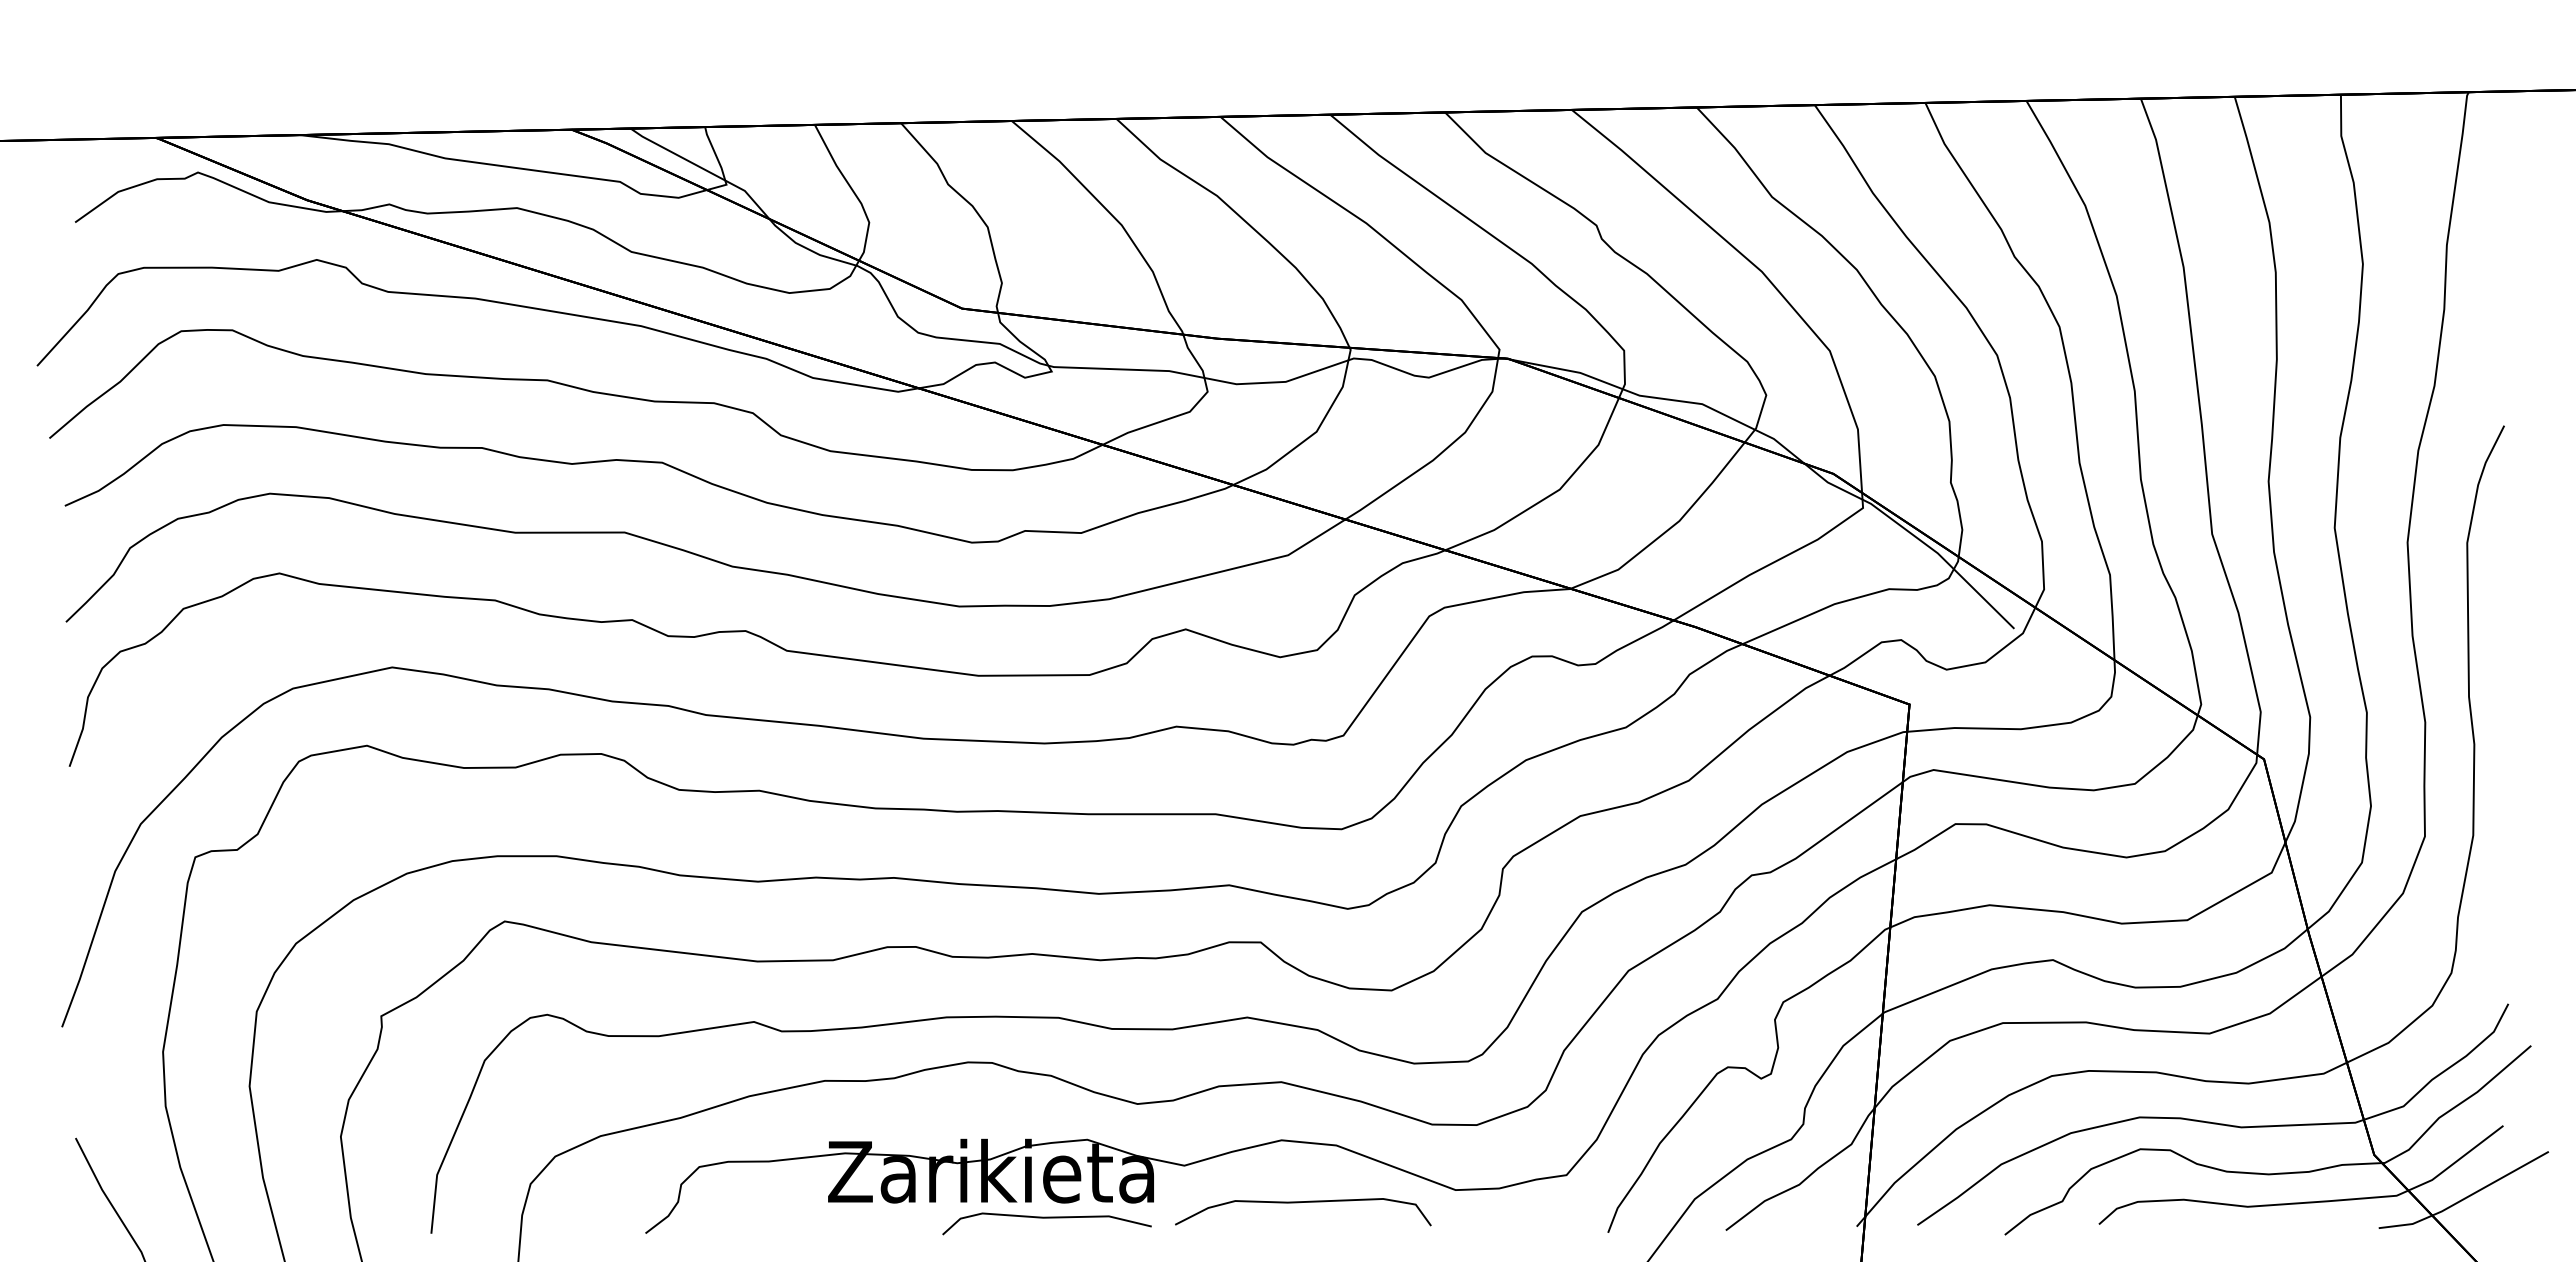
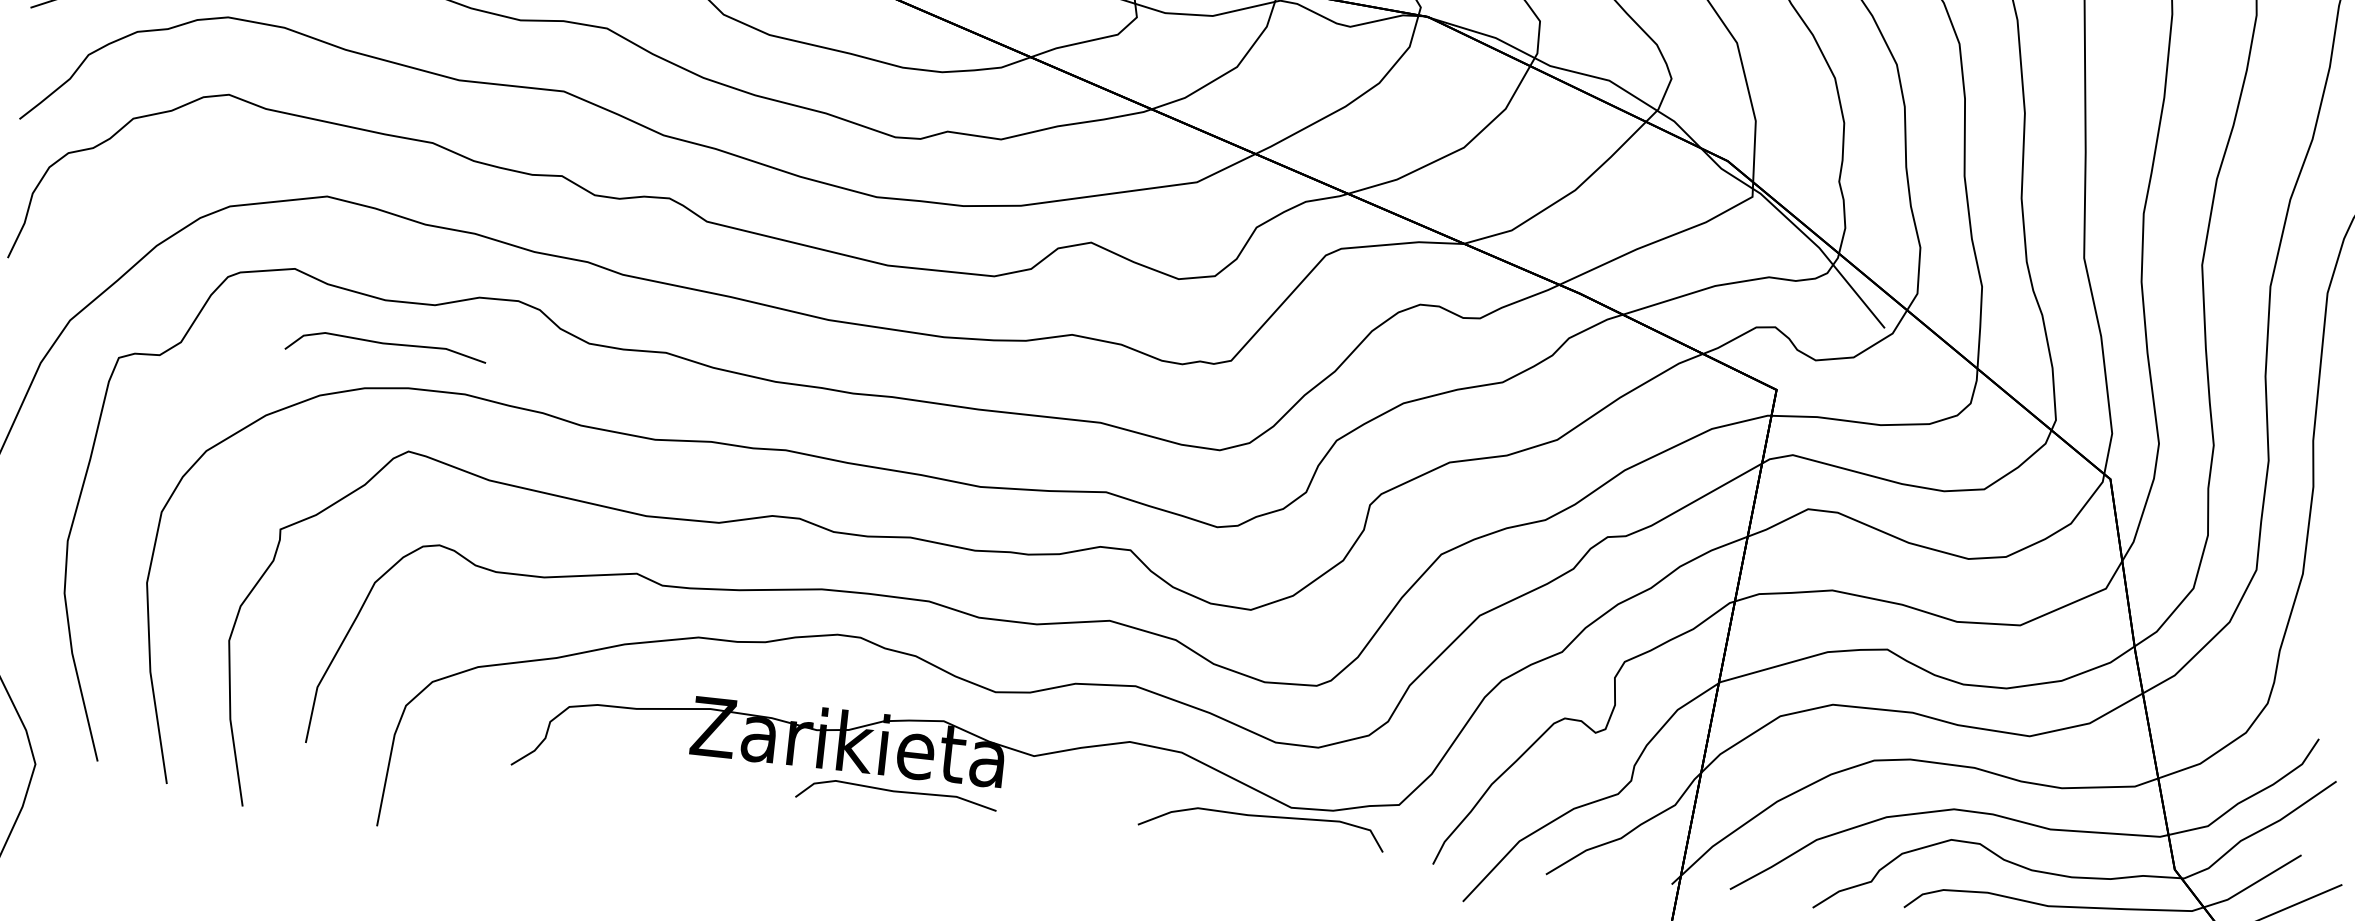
curve: (469, 813) -> (386, 344), added
curve: (1299, 1203) -> (1259, 817), moved

